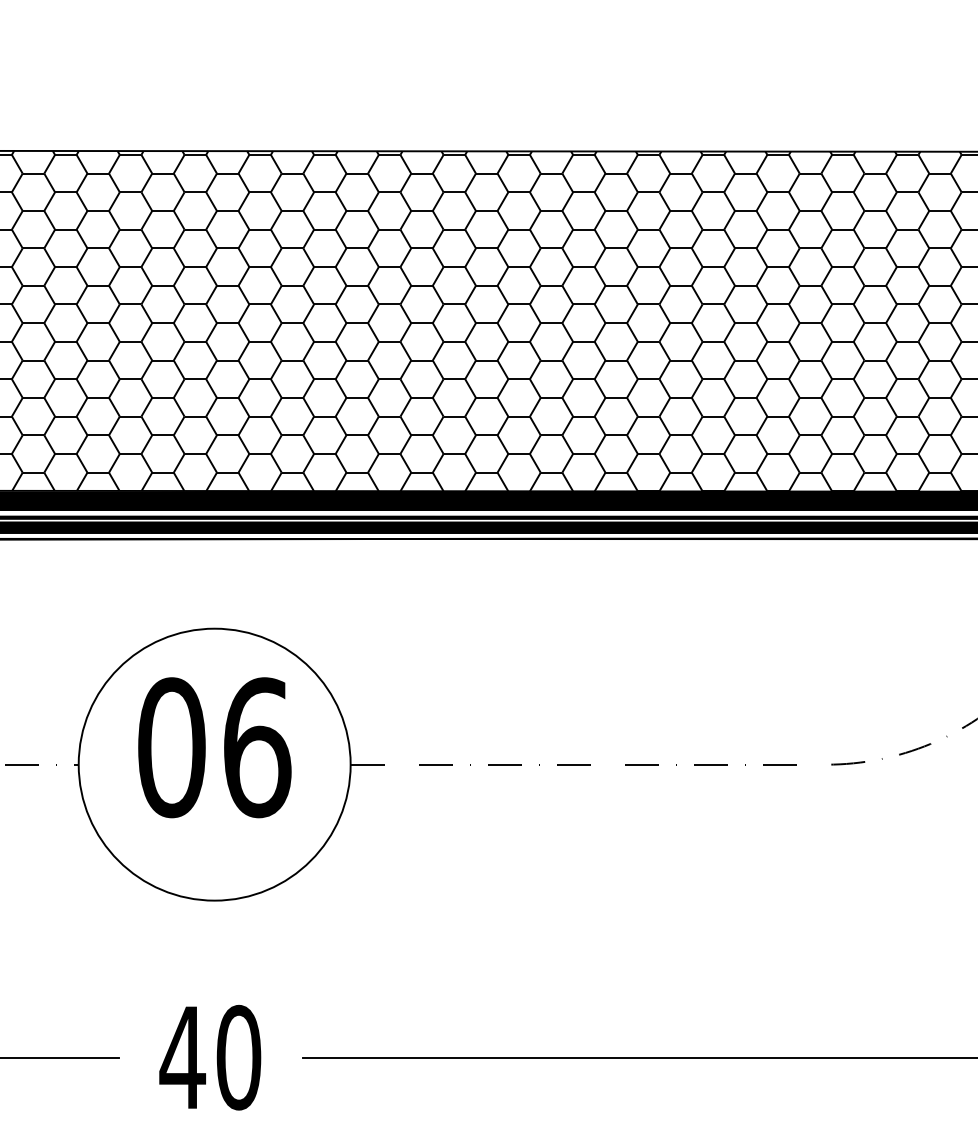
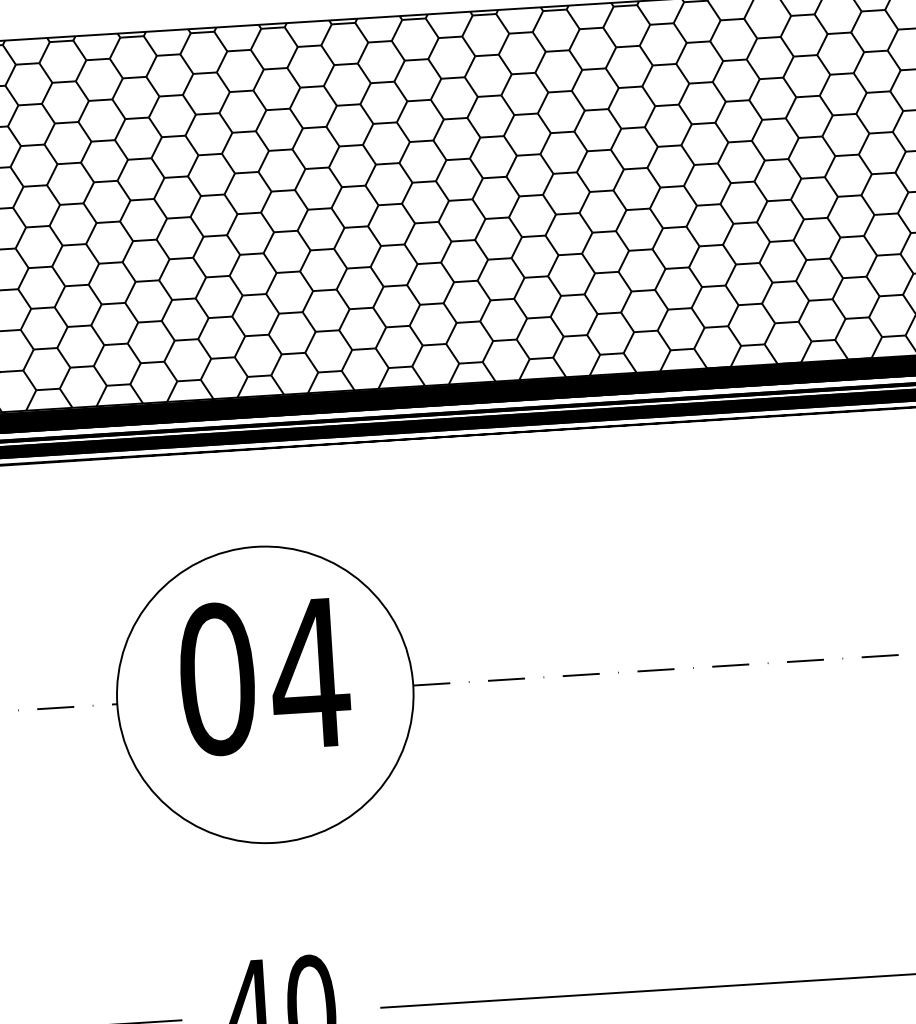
text: (256, 747) -> (309, 673), 06 -> 04

